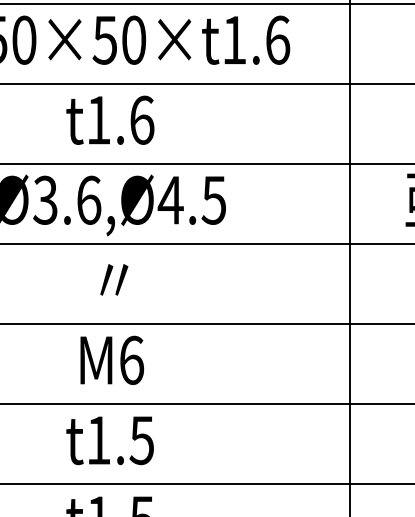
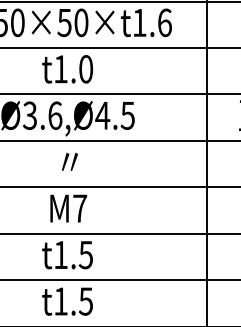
text: (142, 120) -> (86, 69), t1.6 -> t1.0
text: (132, 360) -> (80, 208), M6 -> M7

